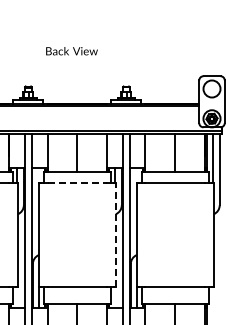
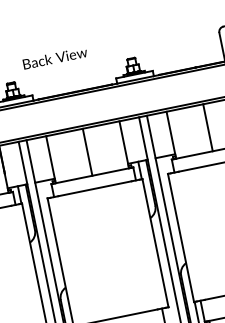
text: (71, 51) -> (54, 58), moved
line: (77, 182) -> (95, 188), dashed -> solid
line: (115, 234) -> (154, 243), dashed -> solid

